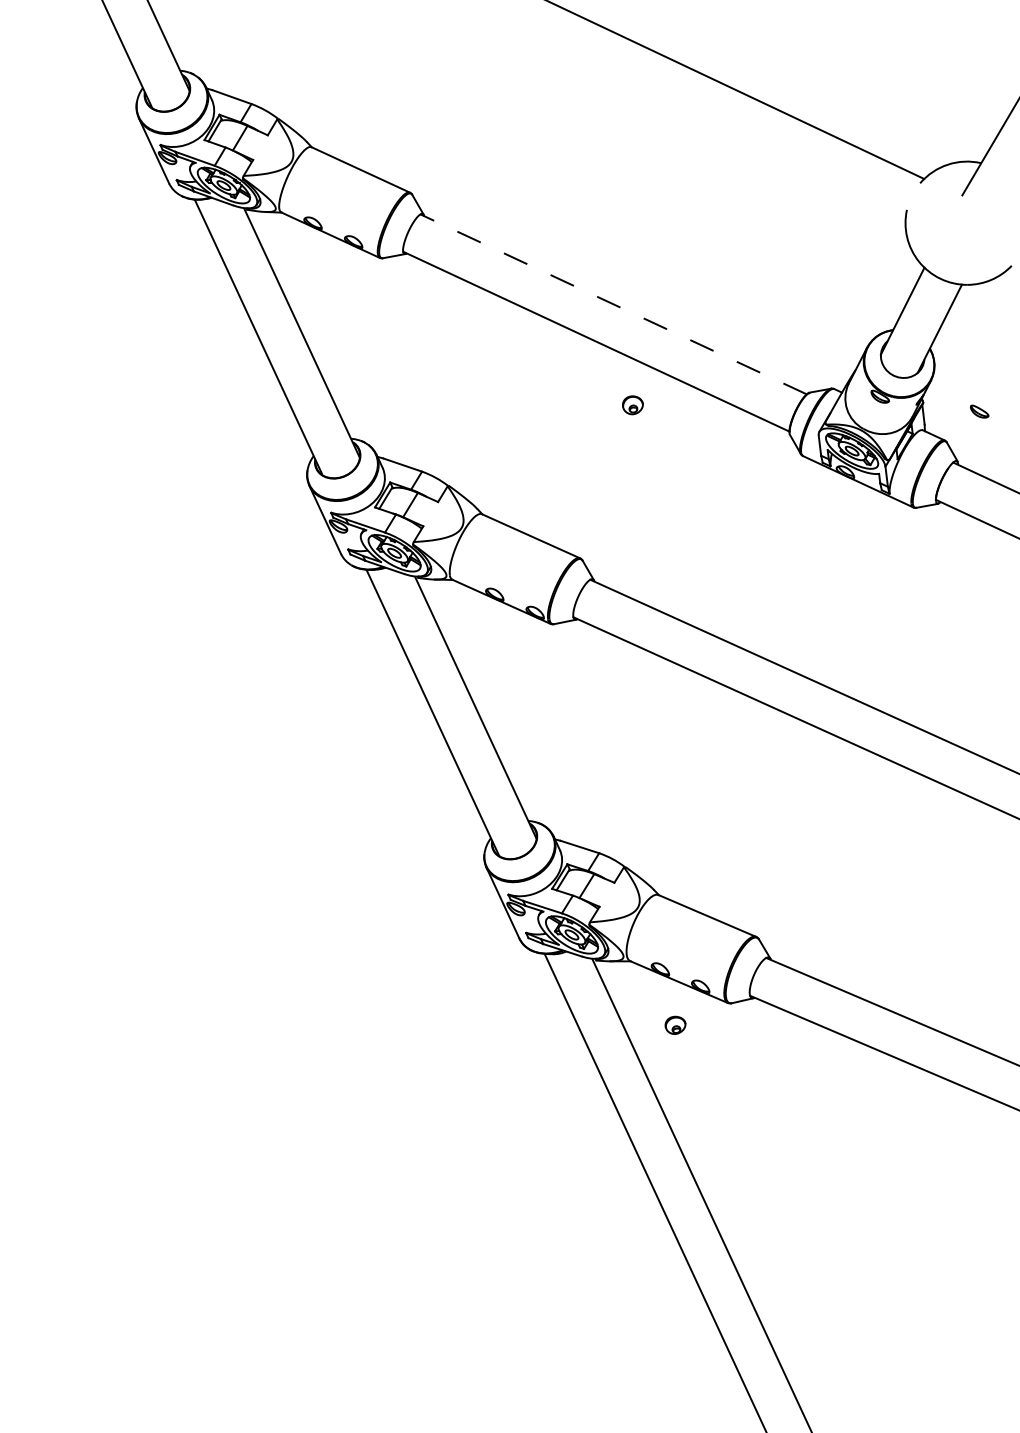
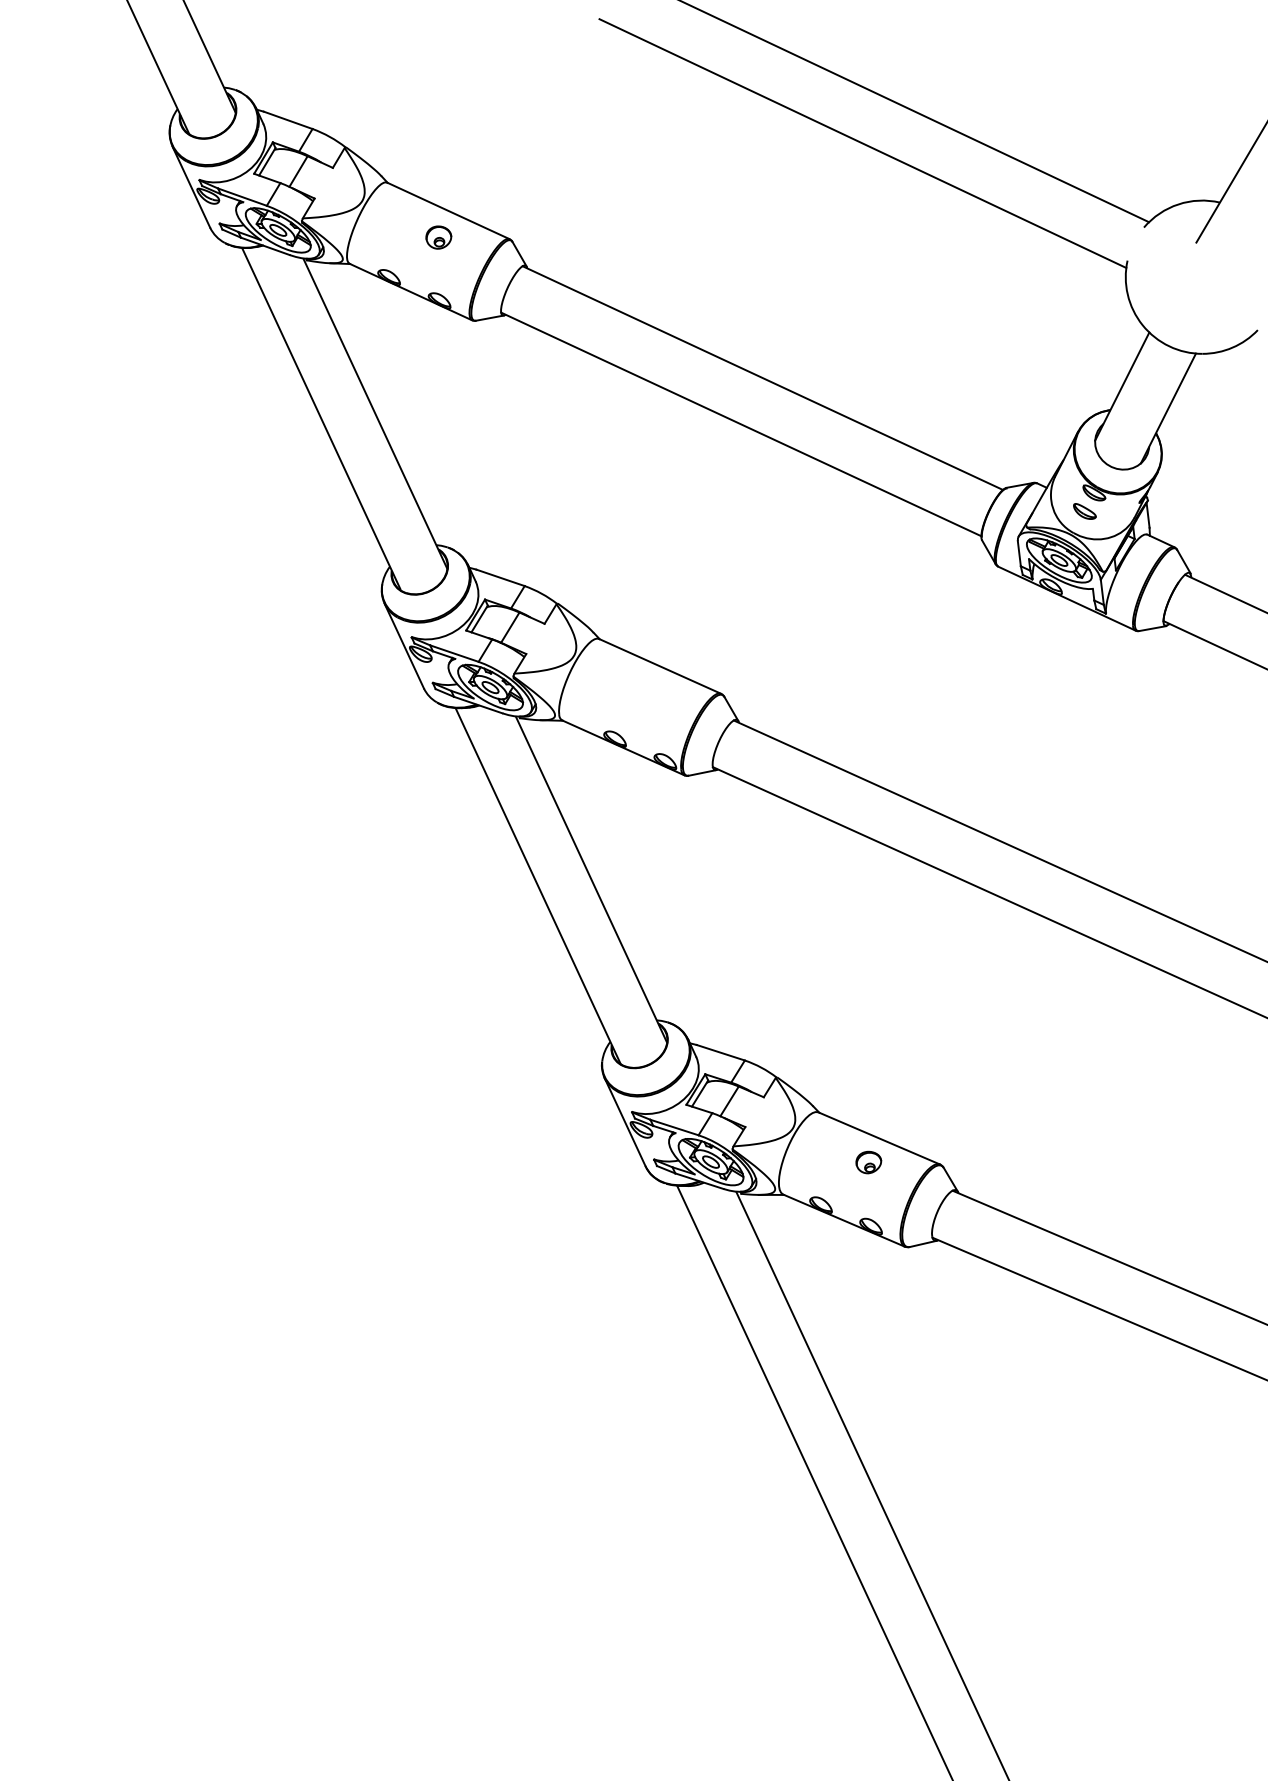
line: (693, 115) -> (862, 143), added
line: (613, 304) -> (762, 378), dashed -> solid
part: (632, 405) -> (438, 237), moved
part: (979, 411) -> (1084, 511), moved
part: (675, 1025) -> (868, 1162), moved

